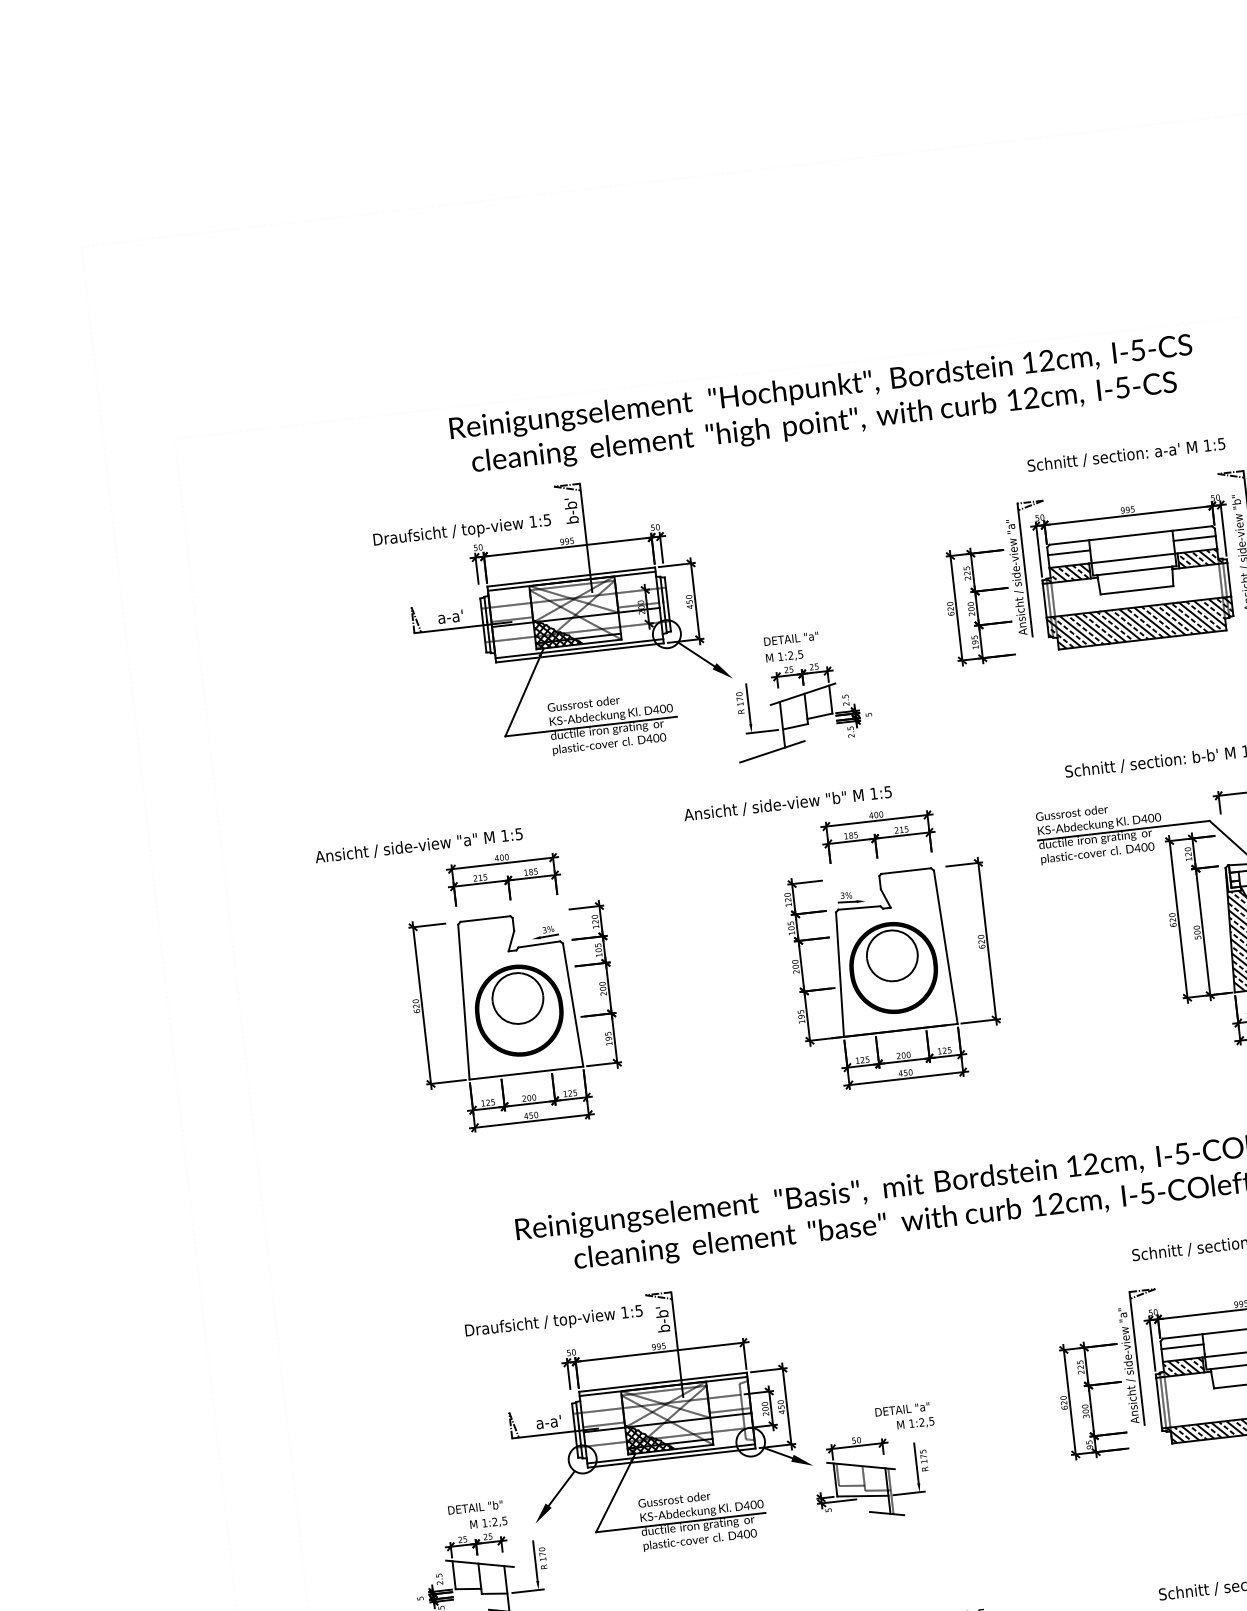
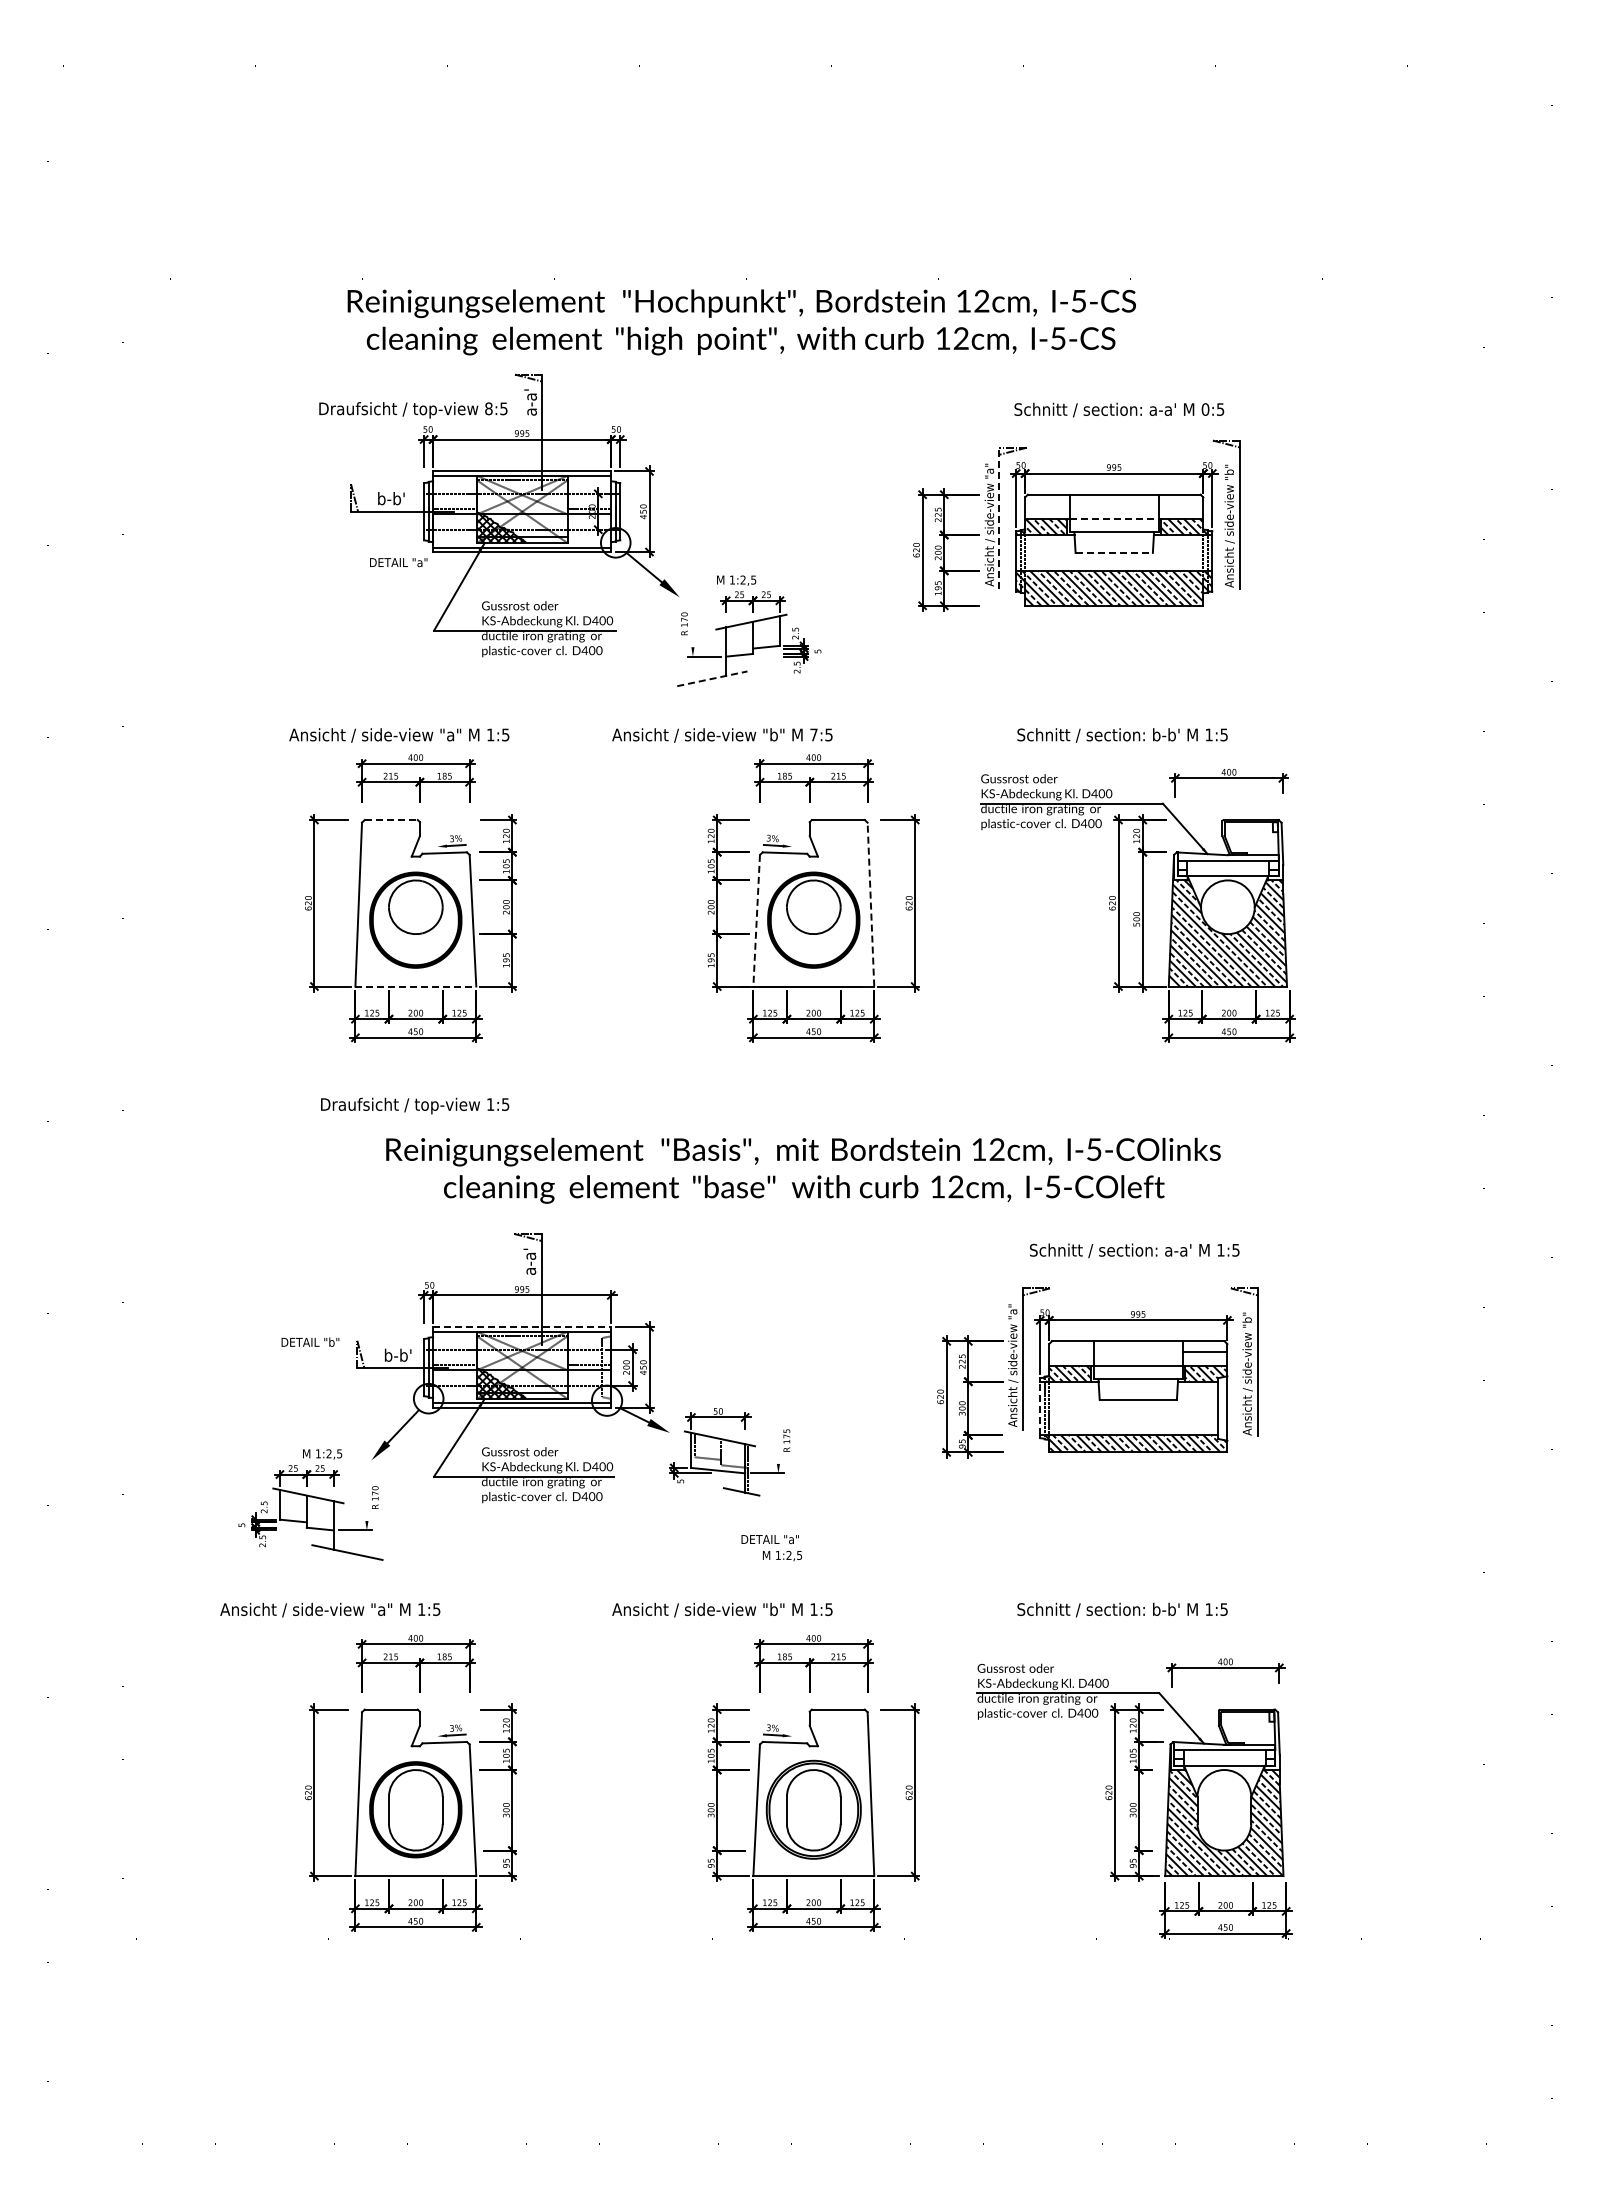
text: (822, 406) -> (741, 322), moved
text: (1207, 445) -> (1205, 409), 1:5 -> 0:5
text: (570, 510) -> (529, 401), b-b' -> a-a'
text: (532, 521) -> (488, 408), 1:5 -> 8:5
line: (1194, 538) -> (1180, 505), removed
line: (1069, 552) -> (1047, 505), removed
line: (1133, 558) -> (1114, 519), solid -> dashed
line: (1025, 570) -> (999, 518), solid -> dashed
line: (1137, 589) -> (1114, 552), solid -> dashed
text: (450, 616) -> (390, 498), a-a' -> b-b'
text: (791, 638) -> (398, 562), moved
line: (747, 703) -> (692, 625), removed
line: (772, 751) -> (712, 678), solid -> dashed
text: (873, 793) -> (813, 734), 1:5 -> 7:5
text: (419, 846) -> (399, 735), moved
line: (485, 919) -> (391, 820), solid -> dashed
line: (945, 947) -> (870, 904), solid -> dashed
line: (839, 974) -> (756, 920), solid -> dashed
line: (527, 1072) -> (416, 986), solid -> dashed
text: (662, 1319) -> (529, 1261), b-b' -> a-a'
text: (554, 1321) -> (415, 1105), moved
line: (1182, 1347) -> (1071, 1352), removed
line: (663, 1382) -> (522, 1327), solid -> dashed
line: (1159, 1403) -> (1040, 1408), solid -> dashed
text: (904, 1417) -> (771, 1548), moved
text: (548, 1421) -> (397, 1354), a-a' -> b-b'
line: (916, 1463) -> (778, 1442), removed
text: (475, 1506) -> (310, 1341), moved
line: (534, 1560) -> (366, 1499), removed

